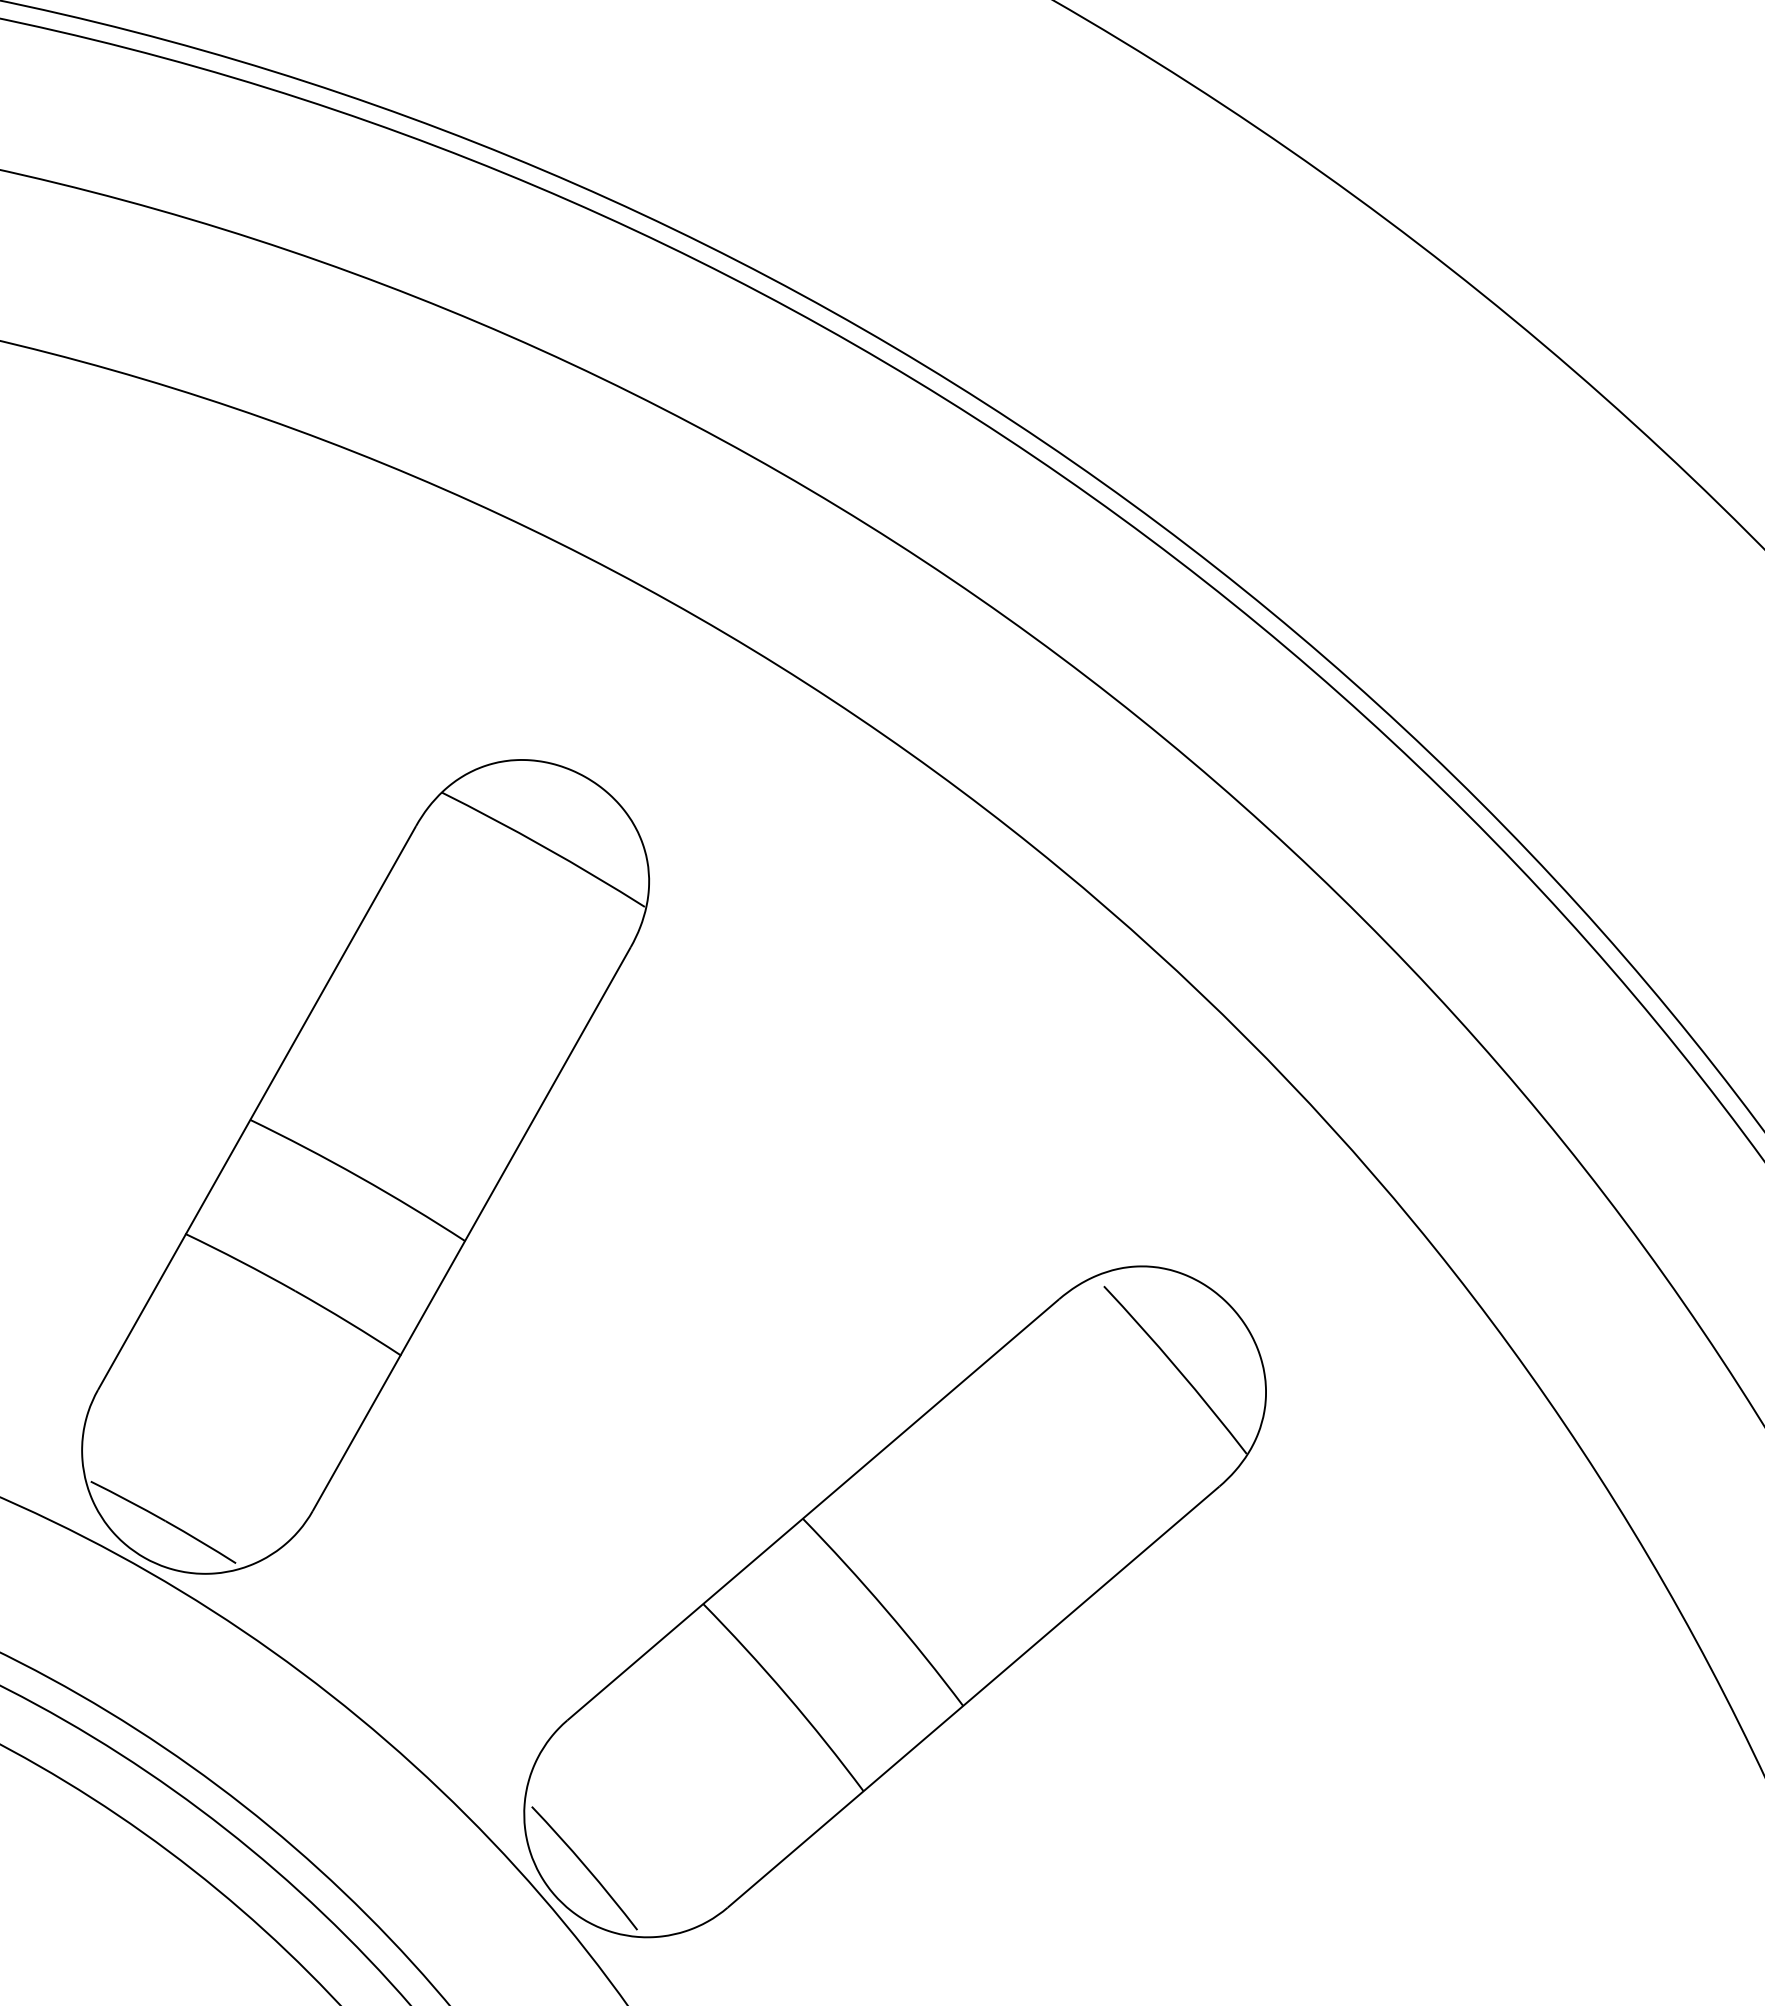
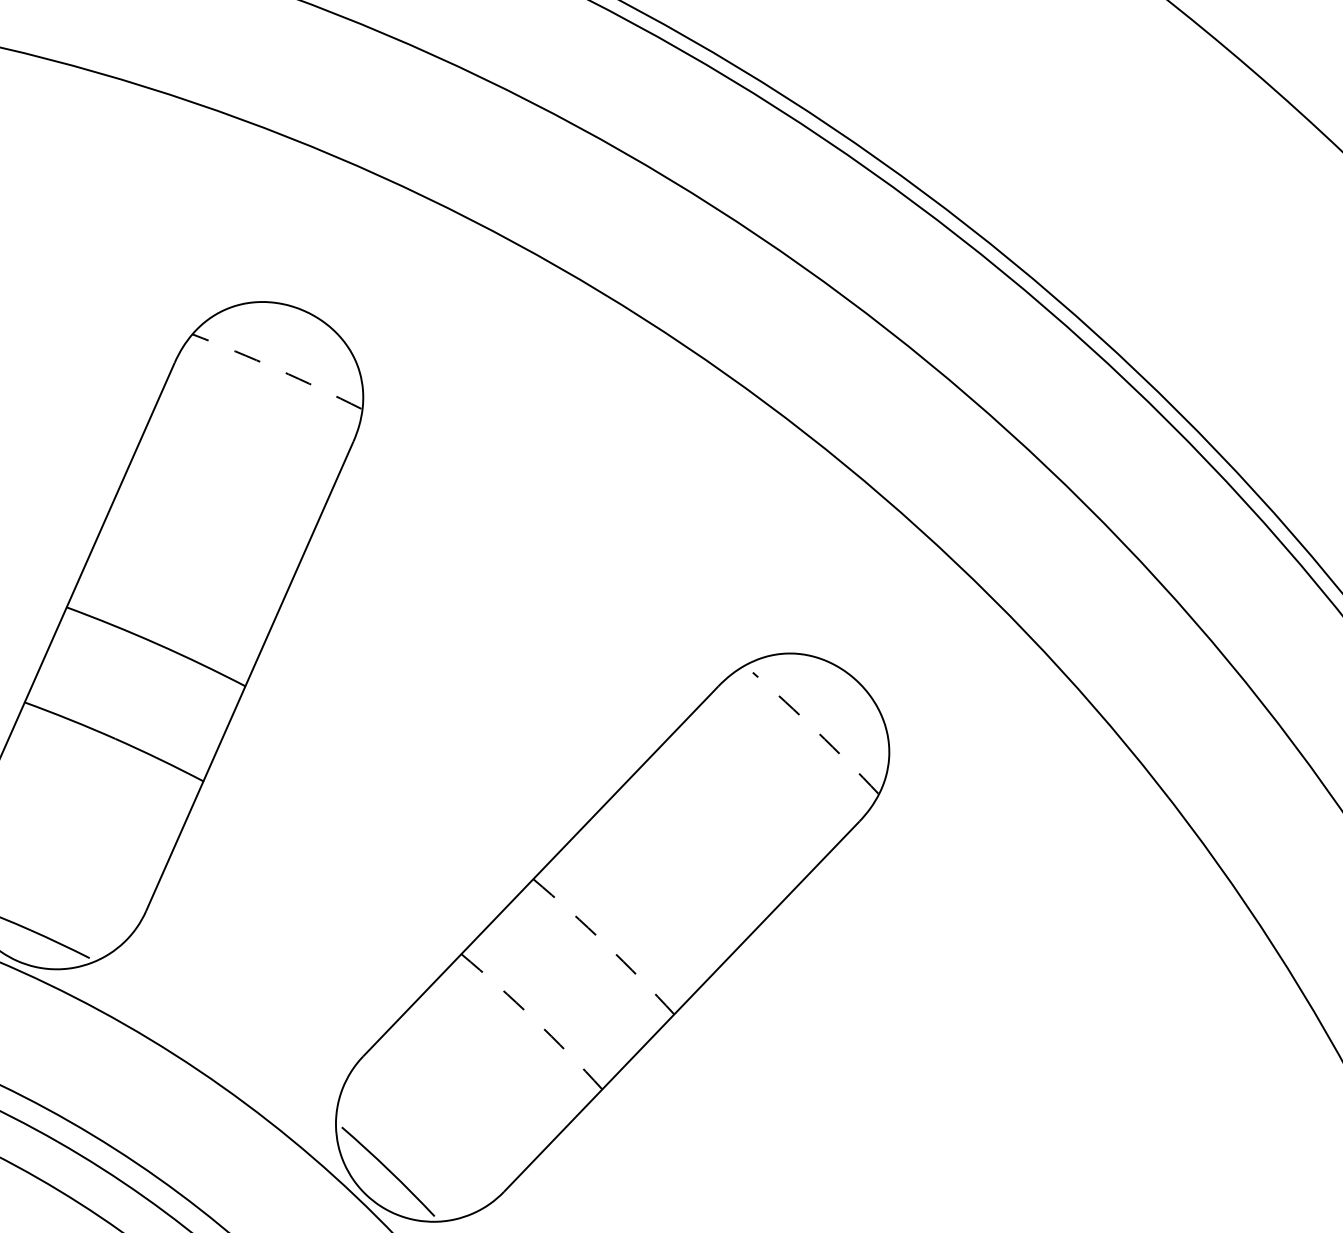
arc: (544, 847) -> (277, 369), solid -> dashed
arc: (1177, 1368) -> (817, 731), solid -> dashed
arc: (886, 1609) -> (606, 944), solid -> dashed
arc: (786, 1694) -> (534, 1019), solid -> dashed

